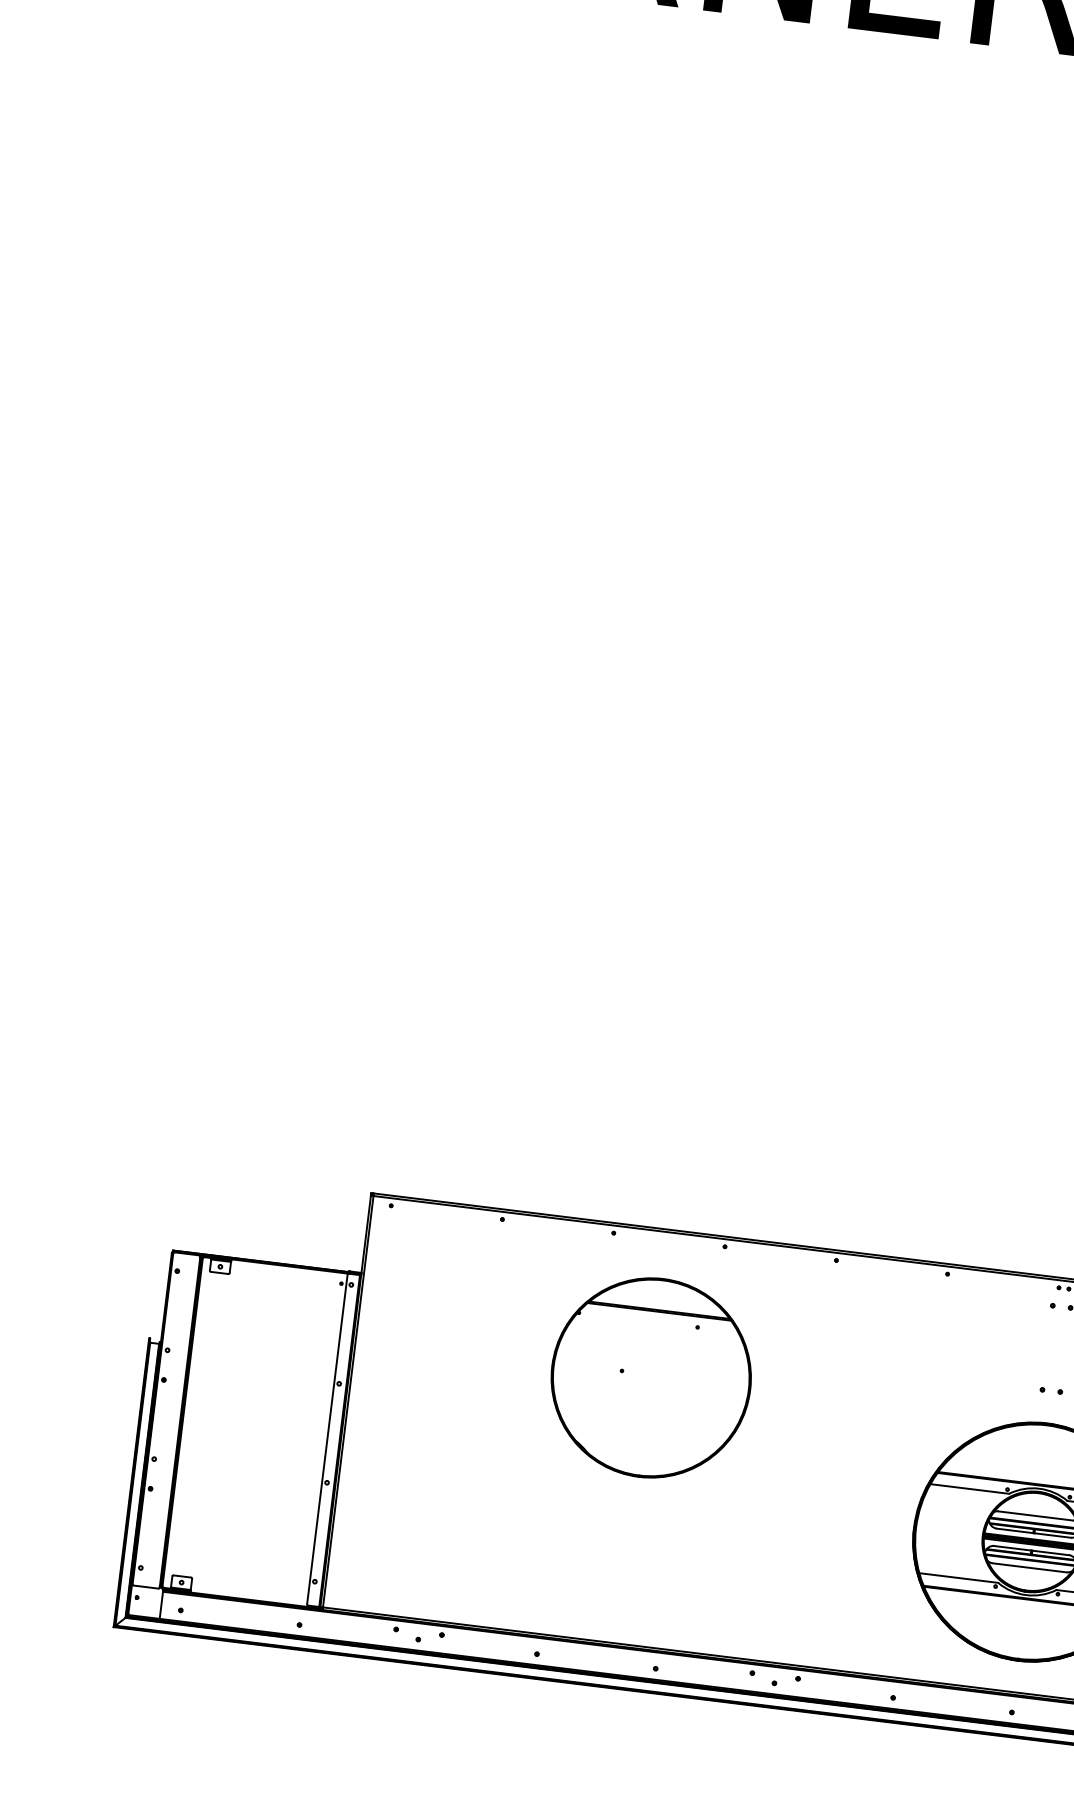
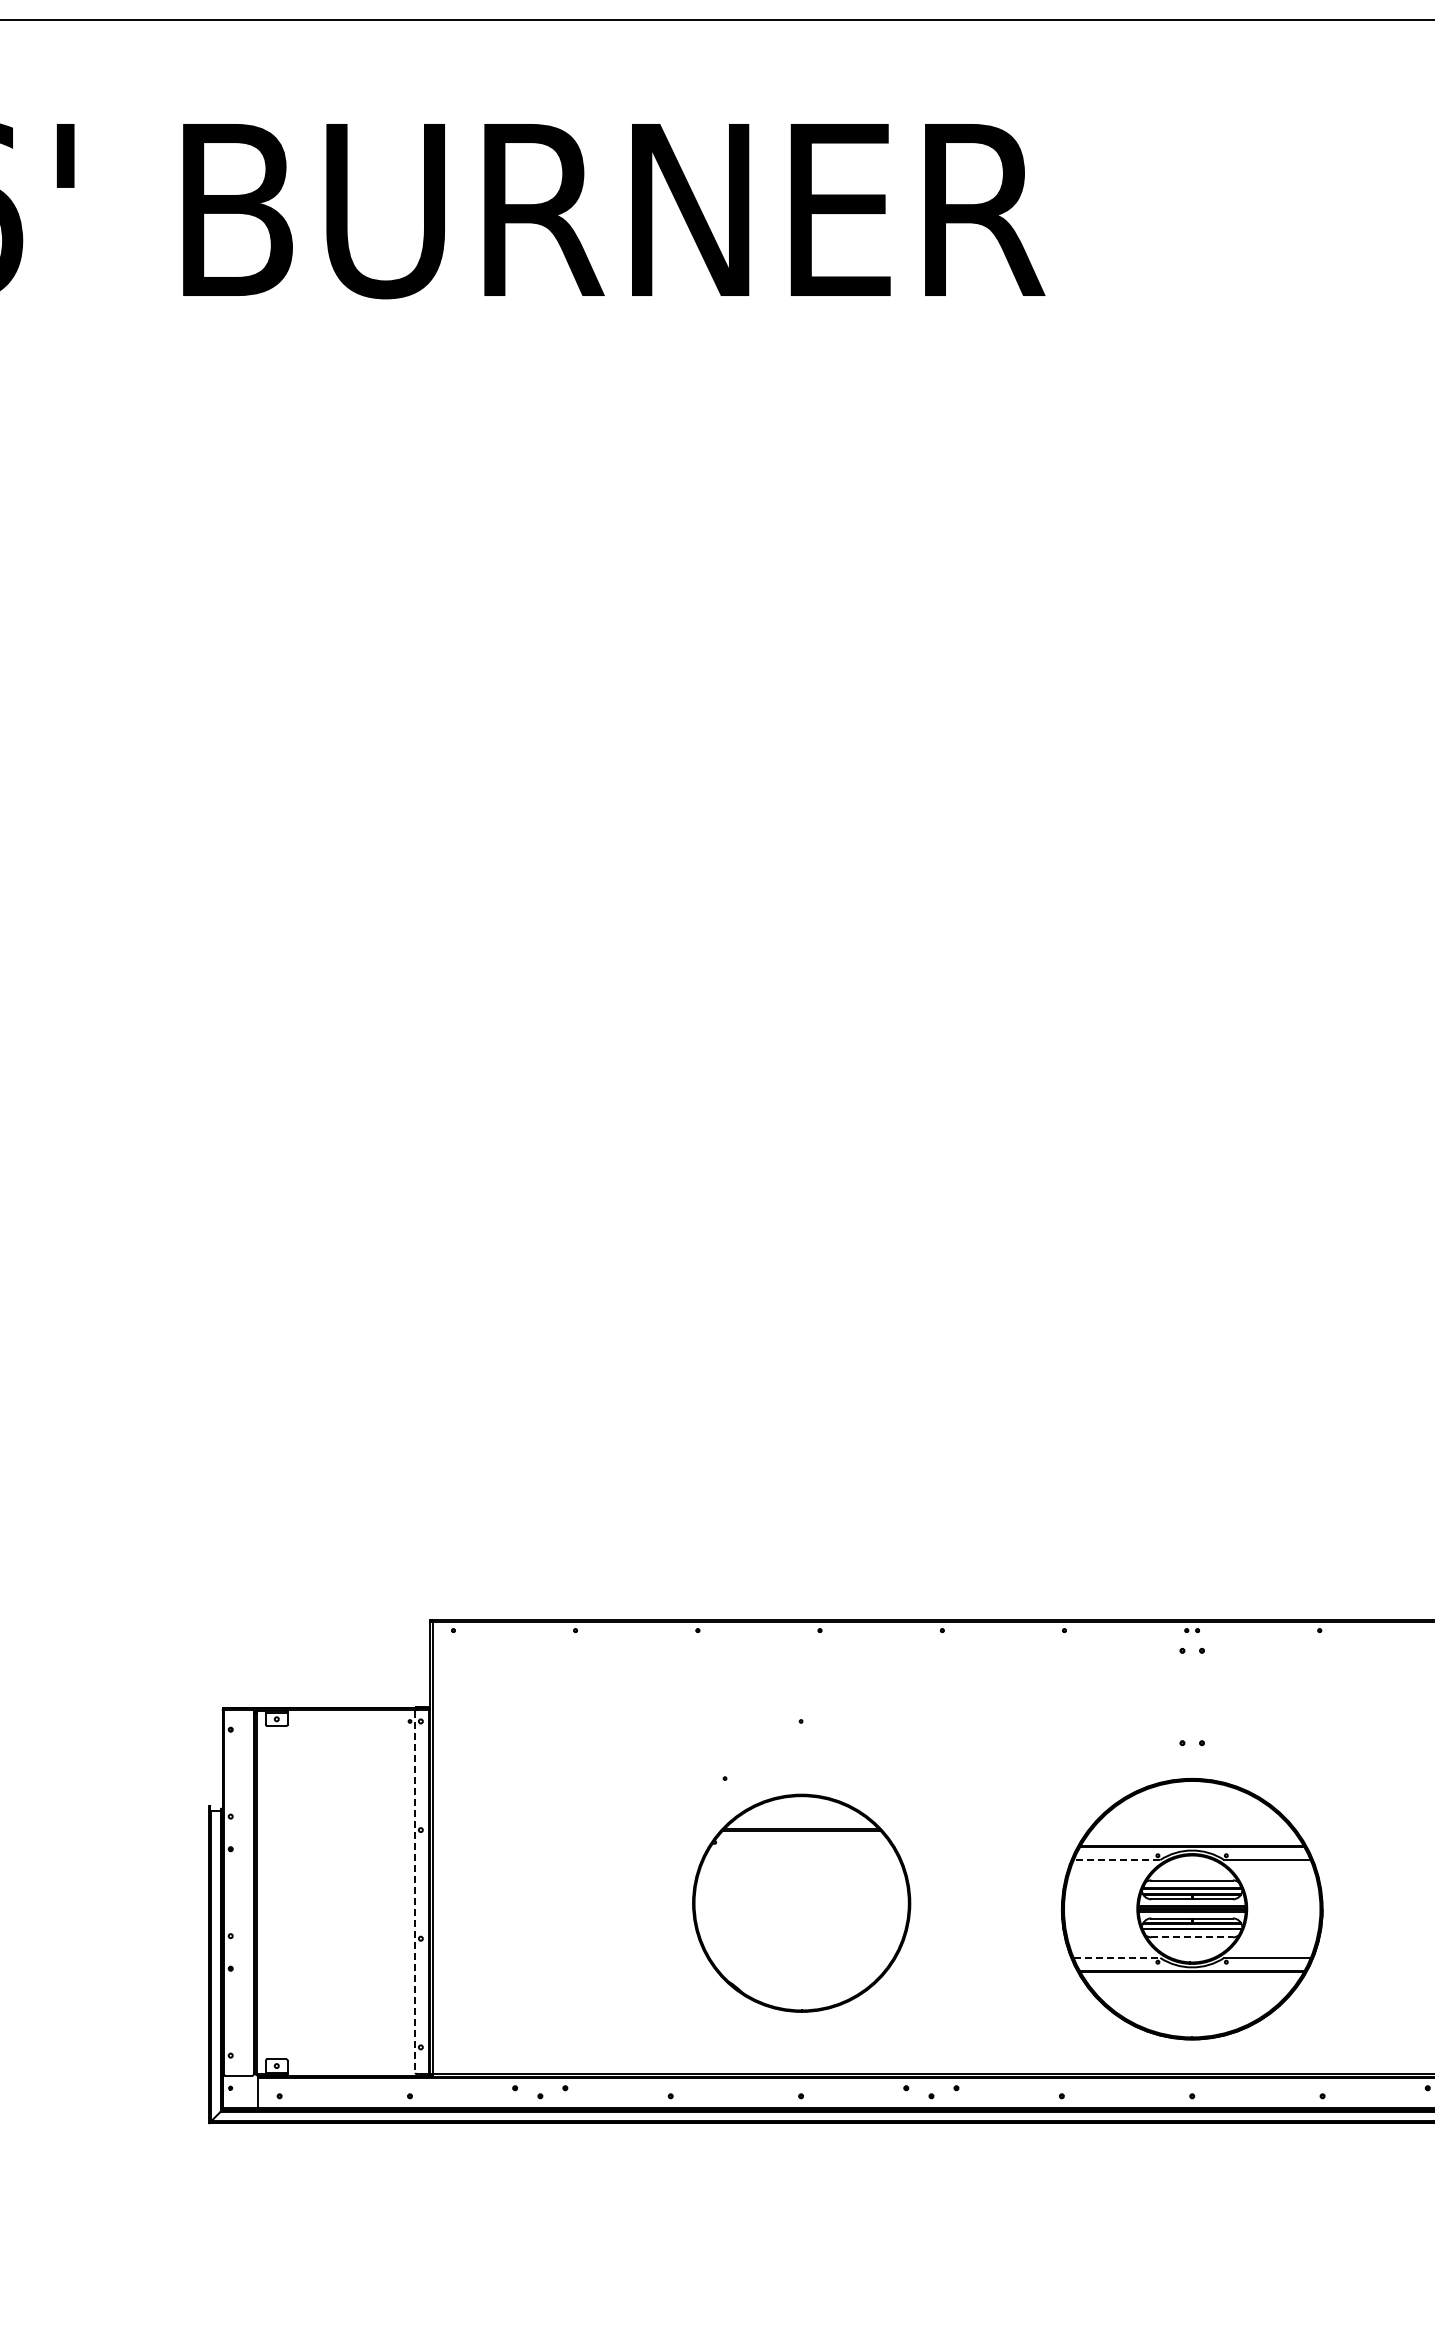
part: (651, 1377) -> (801, 1902), moved
line: (327, 1439) -> (415, 1891), solid -> dashed
line: (969, 1489) -> (1116, 1860), solid -> dashed
line: (1029, 1567) -> (1192, 1937), solid -> dashed
line: (959, 1577) -> (1117, 1957), solid -> dashed

